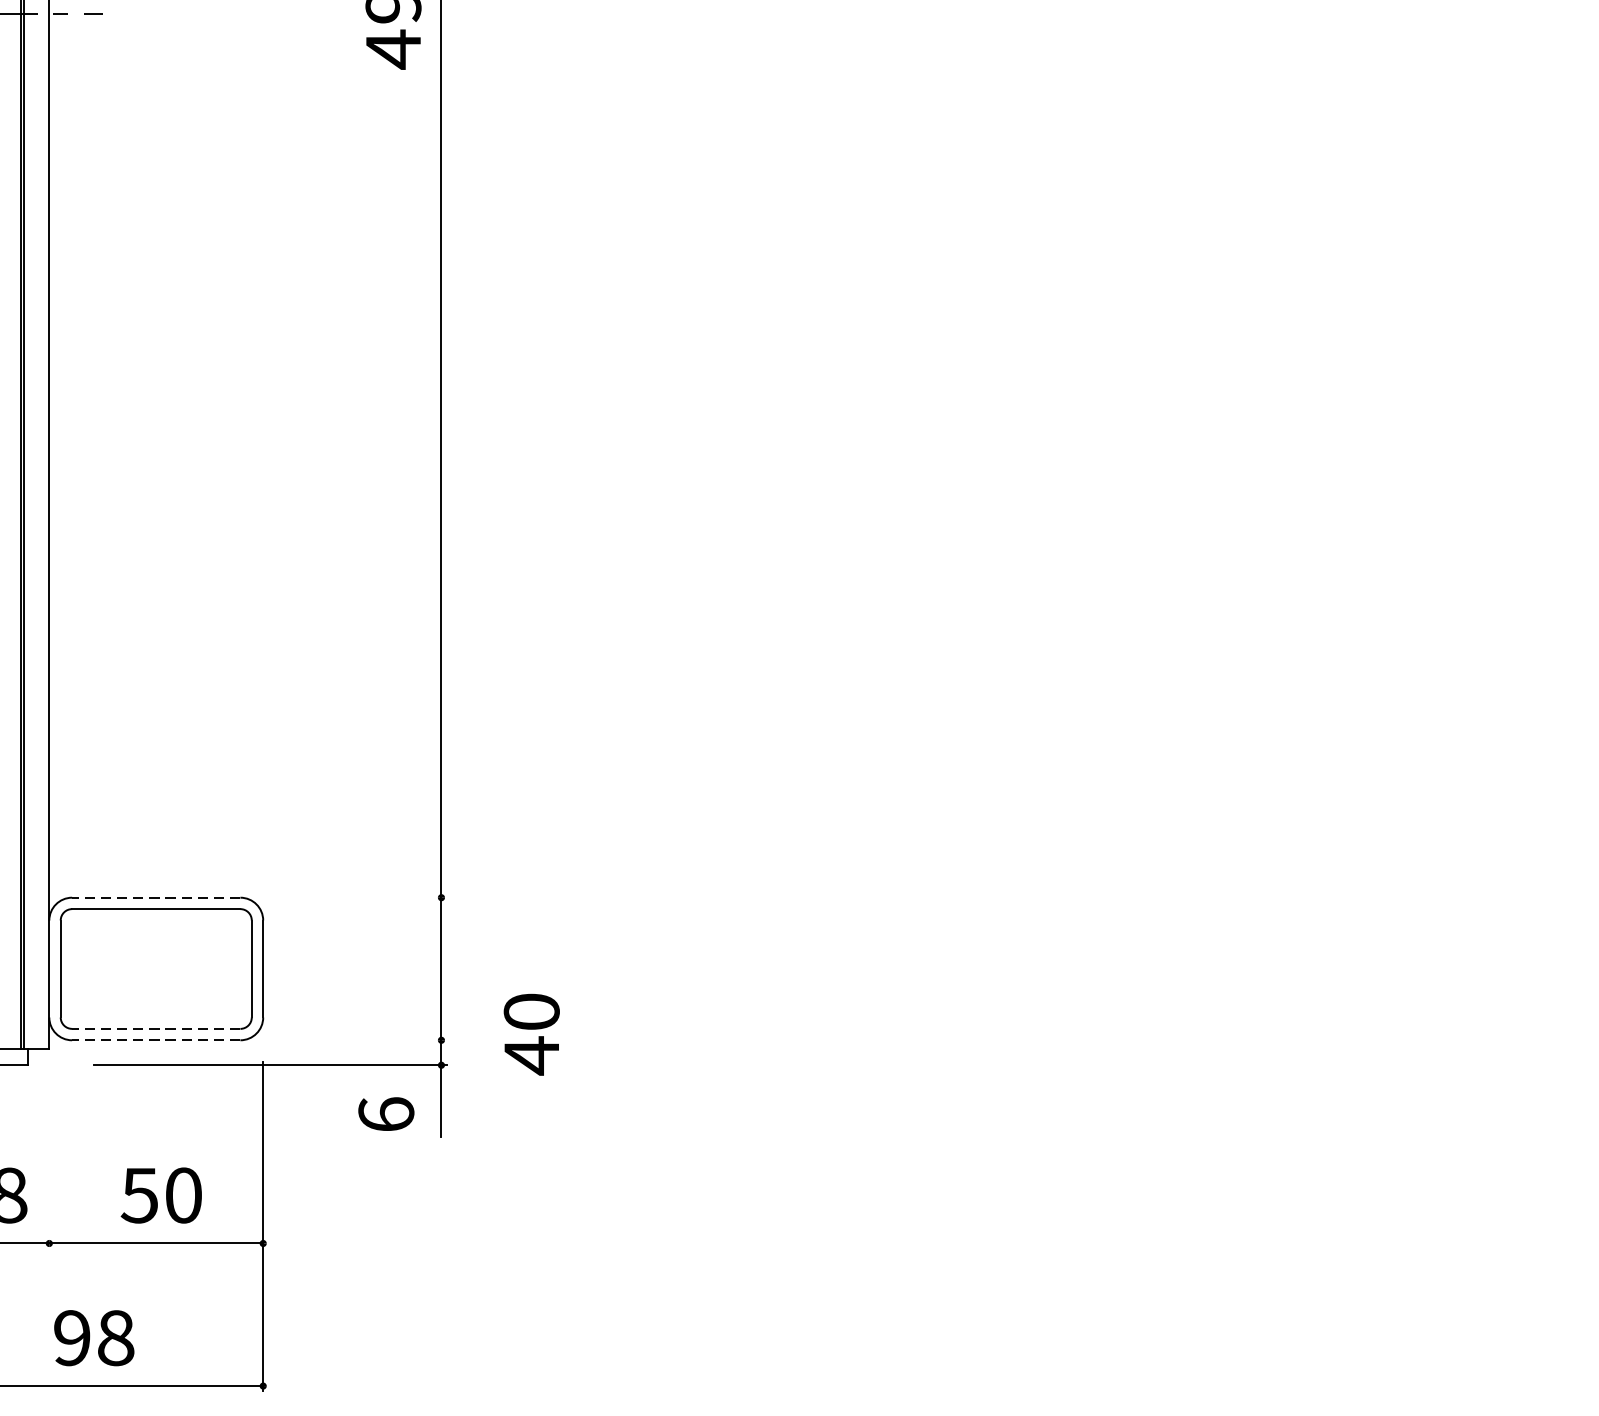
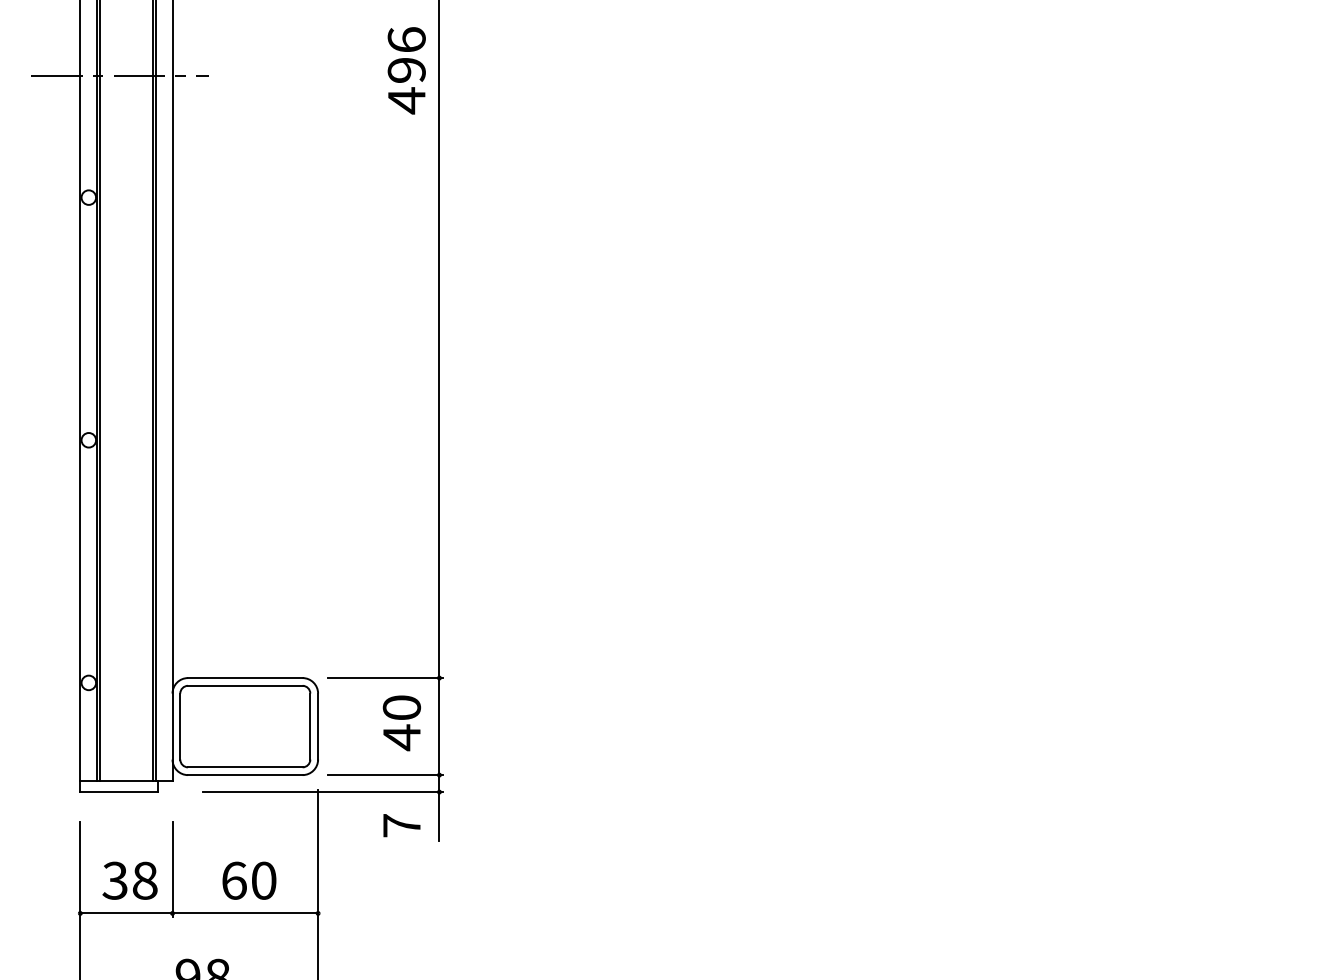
line: (155, 898) -> (244, 678), dashed -> solid
line: (362, 898) -> (385, 678), added
line: (155, 1029) -> (244, 767), dashed -> solid
text: (531, 1034) -> (401, 723), moved
line: (155, 1040) -> (244, 775), dashed -> solid
line: (362, 1040) -> (385, 775), added
text: (385, 1114) -> (401, 825), 6 -> 7
line: (49, 1178) -> (172, 869), added
text: (138, 1195) -> (233, 880), 50 -> 60

